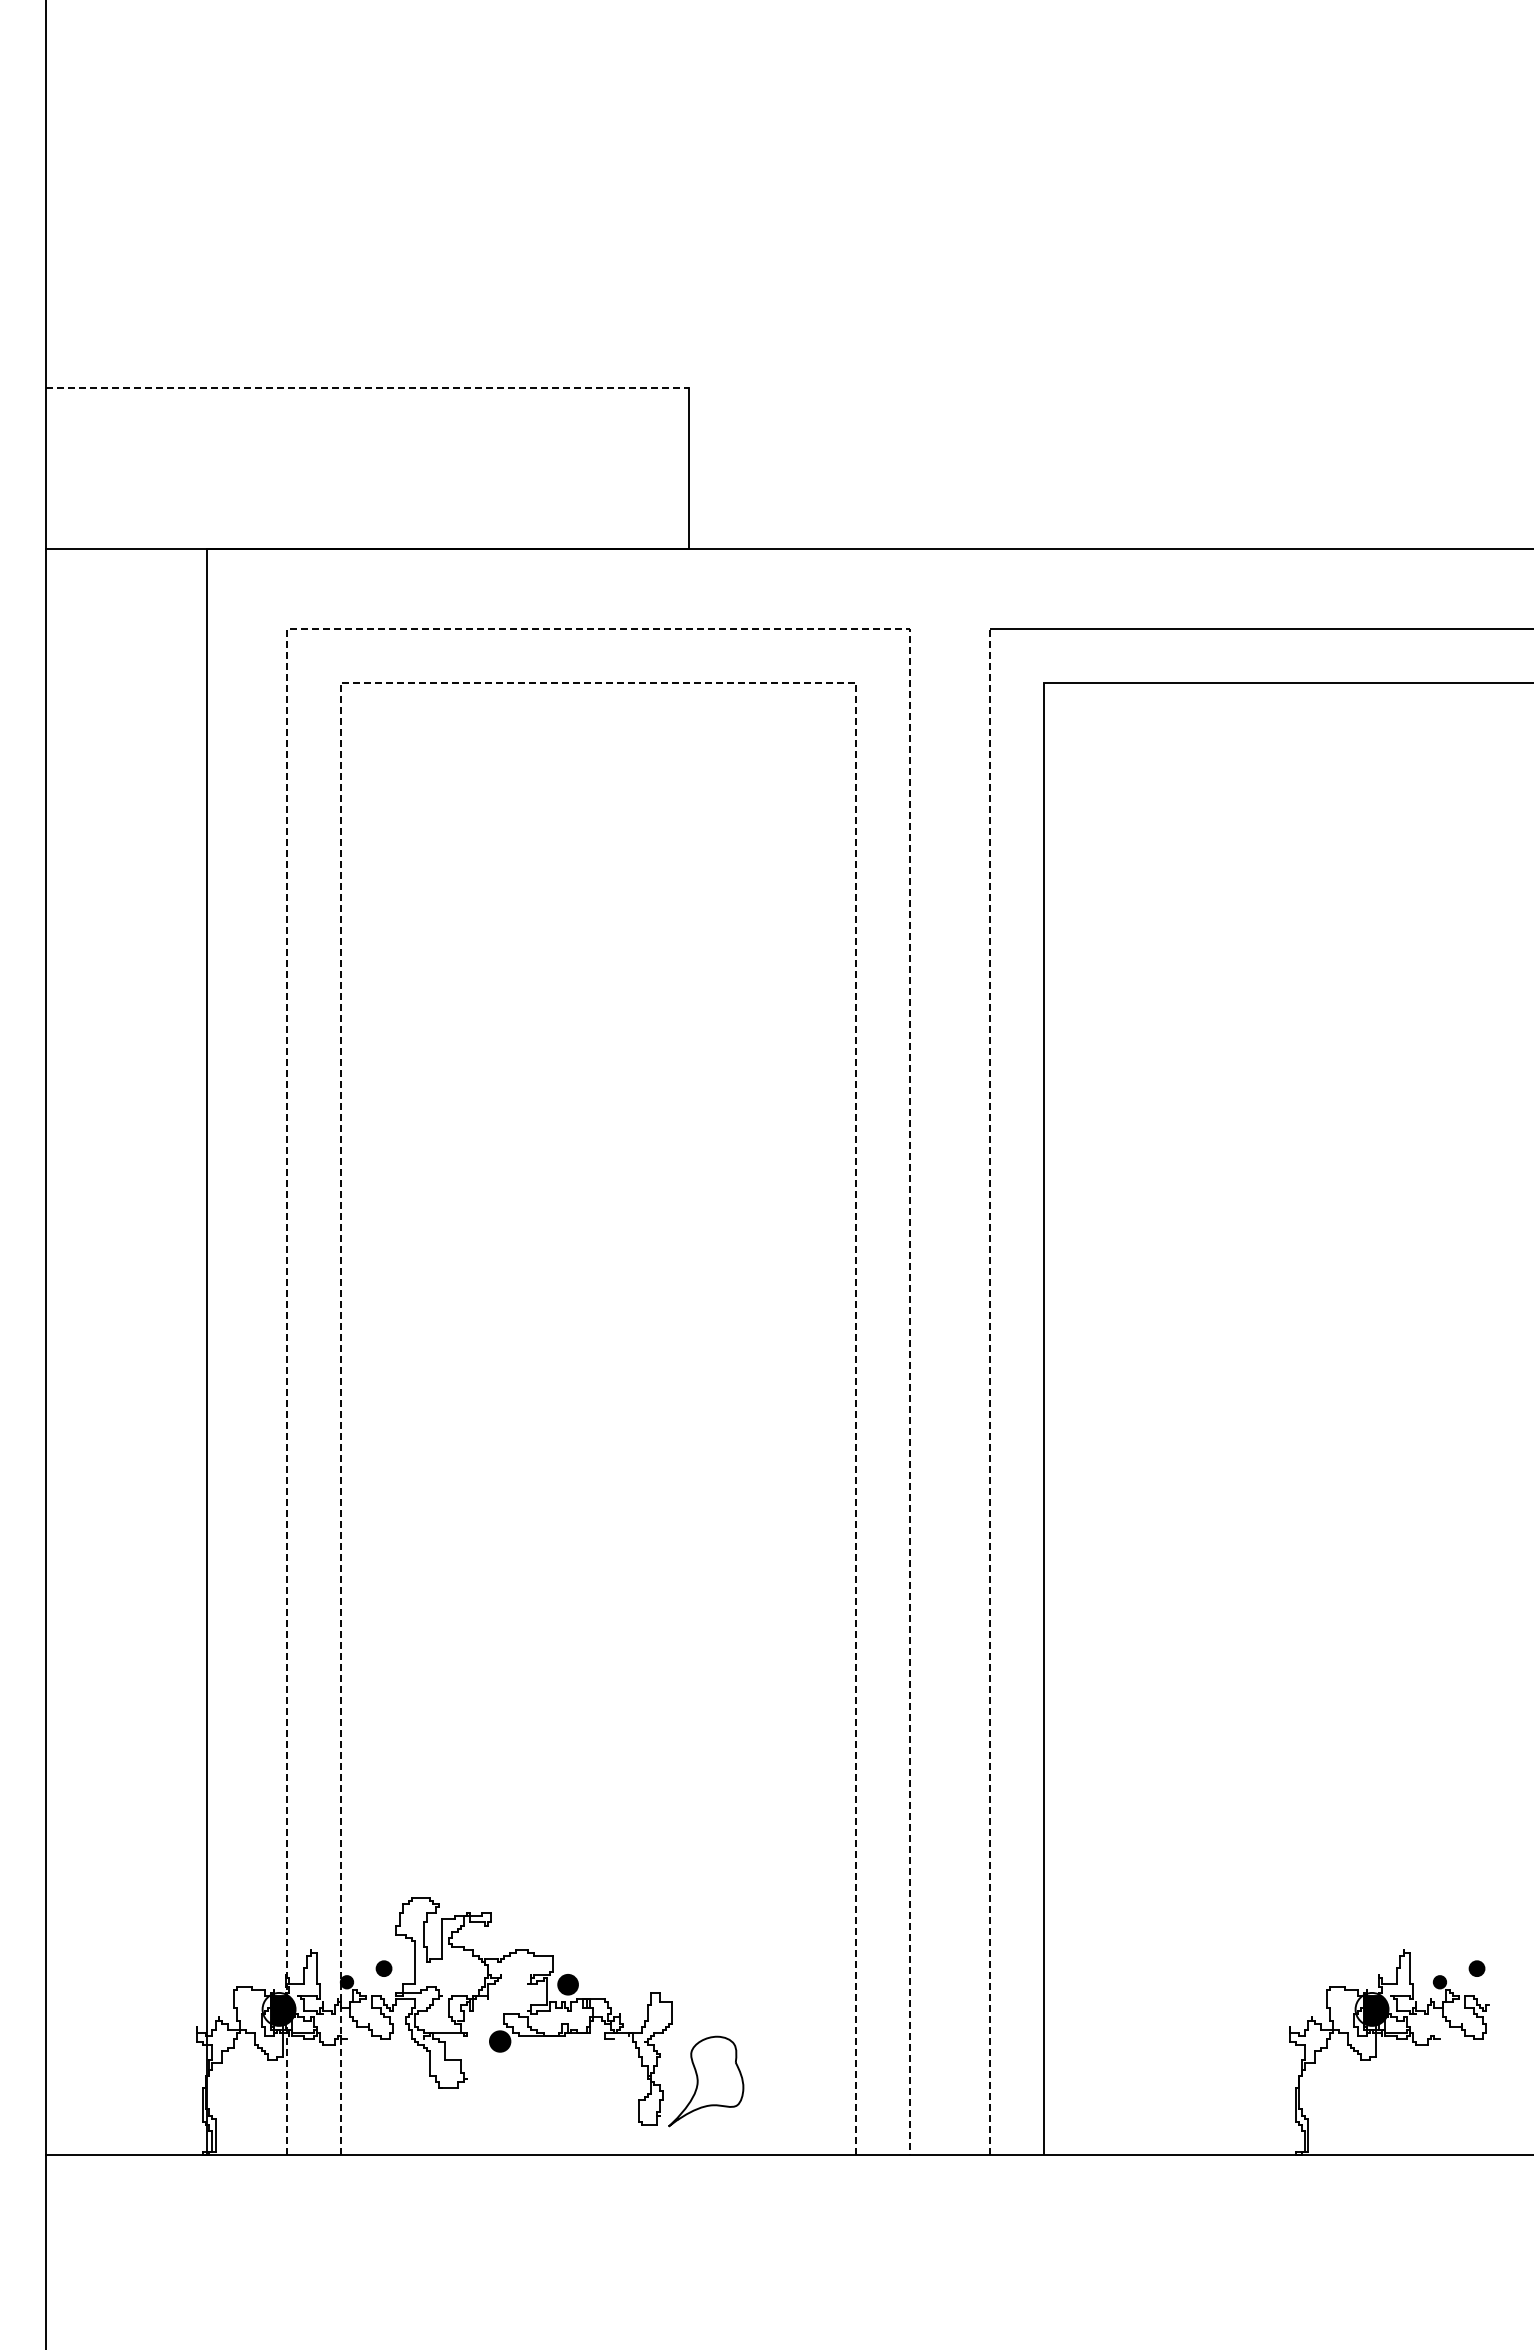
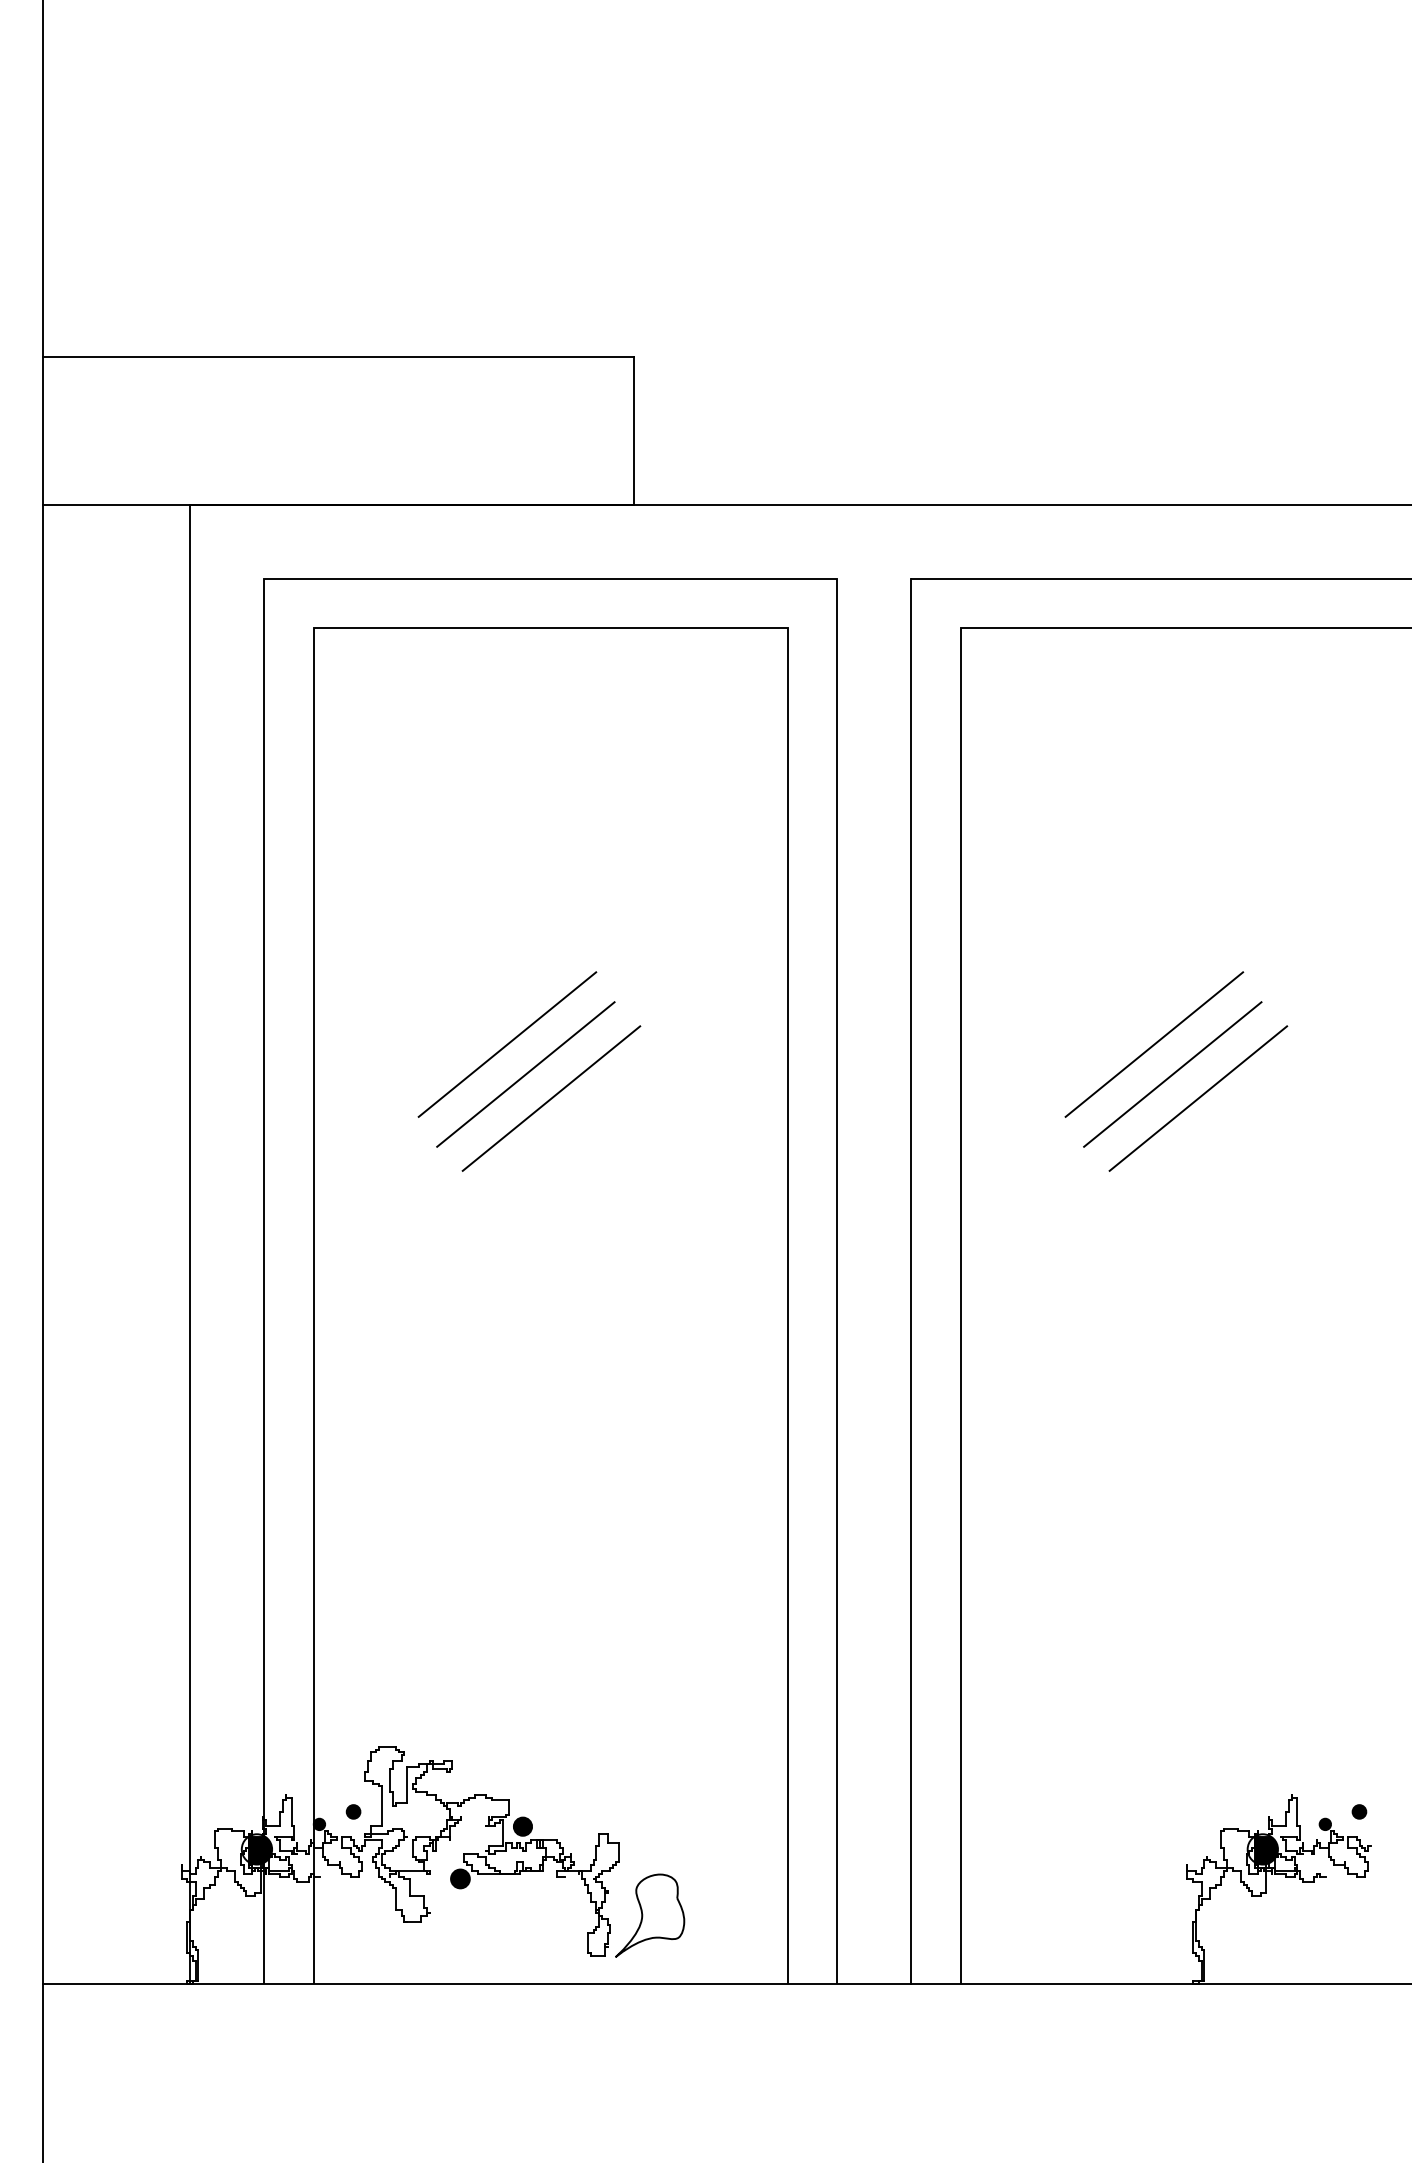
line: (367, 388) -> (338, 357), dashed -> solid
line: (598, 629) -> (550, 579), dashed -> solid
line: (598, 682) -> (550, 628), dashed -> solid
line: (550, 1134) -> (506, 1044), added
line: (1253, 1134) -> (1153, 1044), added
line: (570, 1166) -> (525, 1073), added
line: (1273, 1166) -> (1172, 1073), added
line: (598, 1193) -> (550, 1098), added
line: (1301, 1193) -> (1197, 1098), added
line: (990, 1391) -> (911, 1280), dashed -> solid

